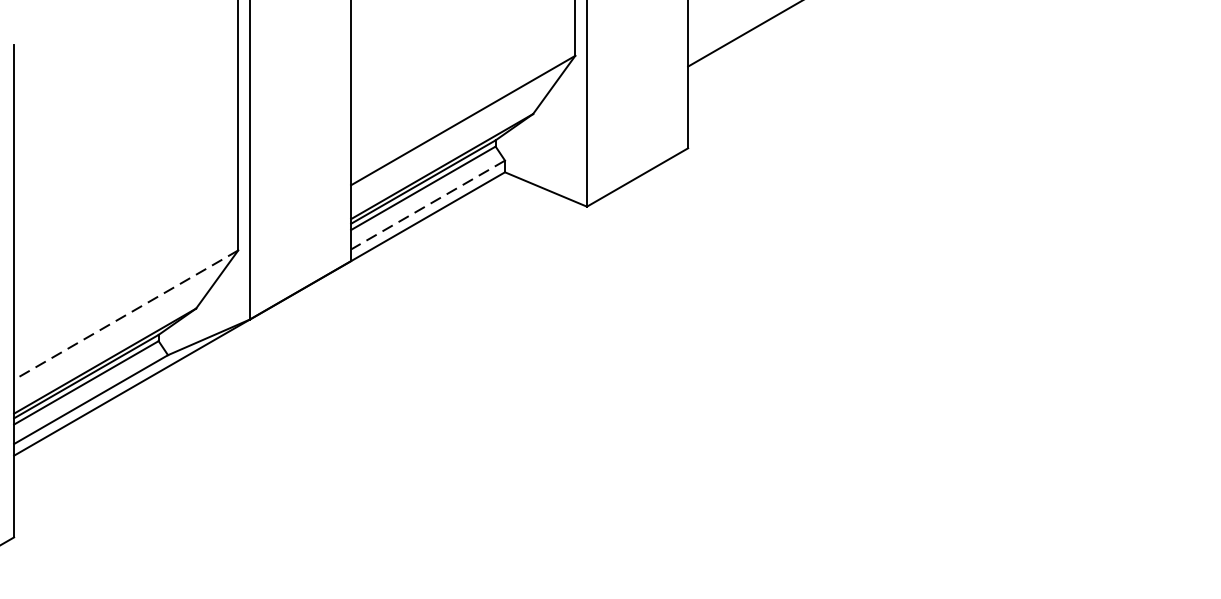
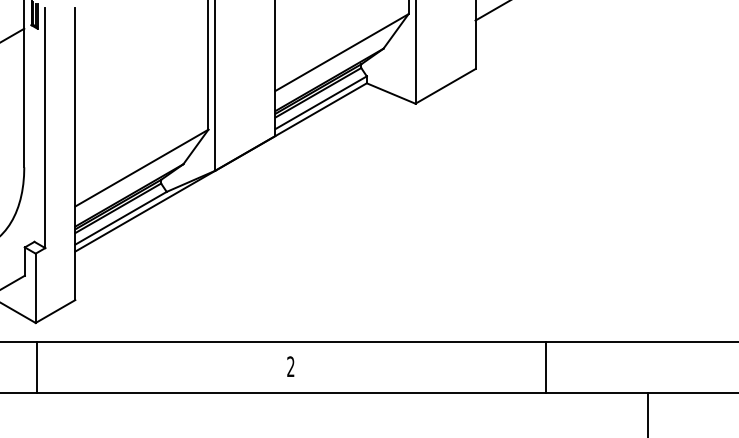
line: (428, 204) -> (321, 102), dashed -> solid
line: (125, 315) -> (141, 168), dashed -> solid

